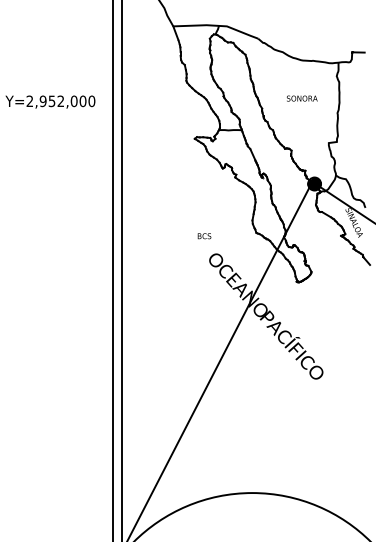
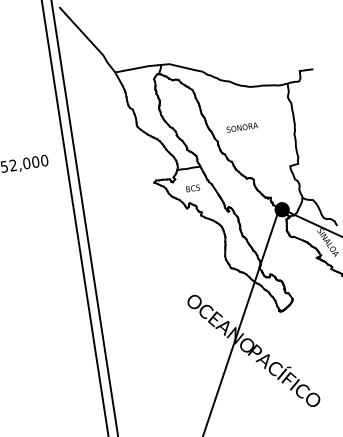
text: (301, 98) -> (241, 127), moved
text: (204, 236) -> (193, 188), moved

